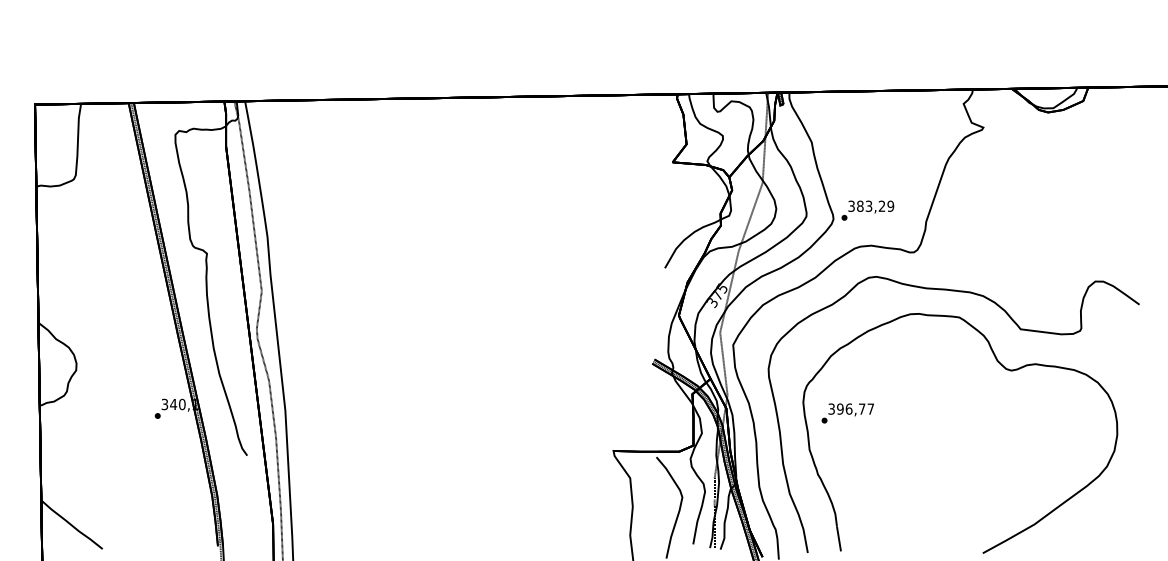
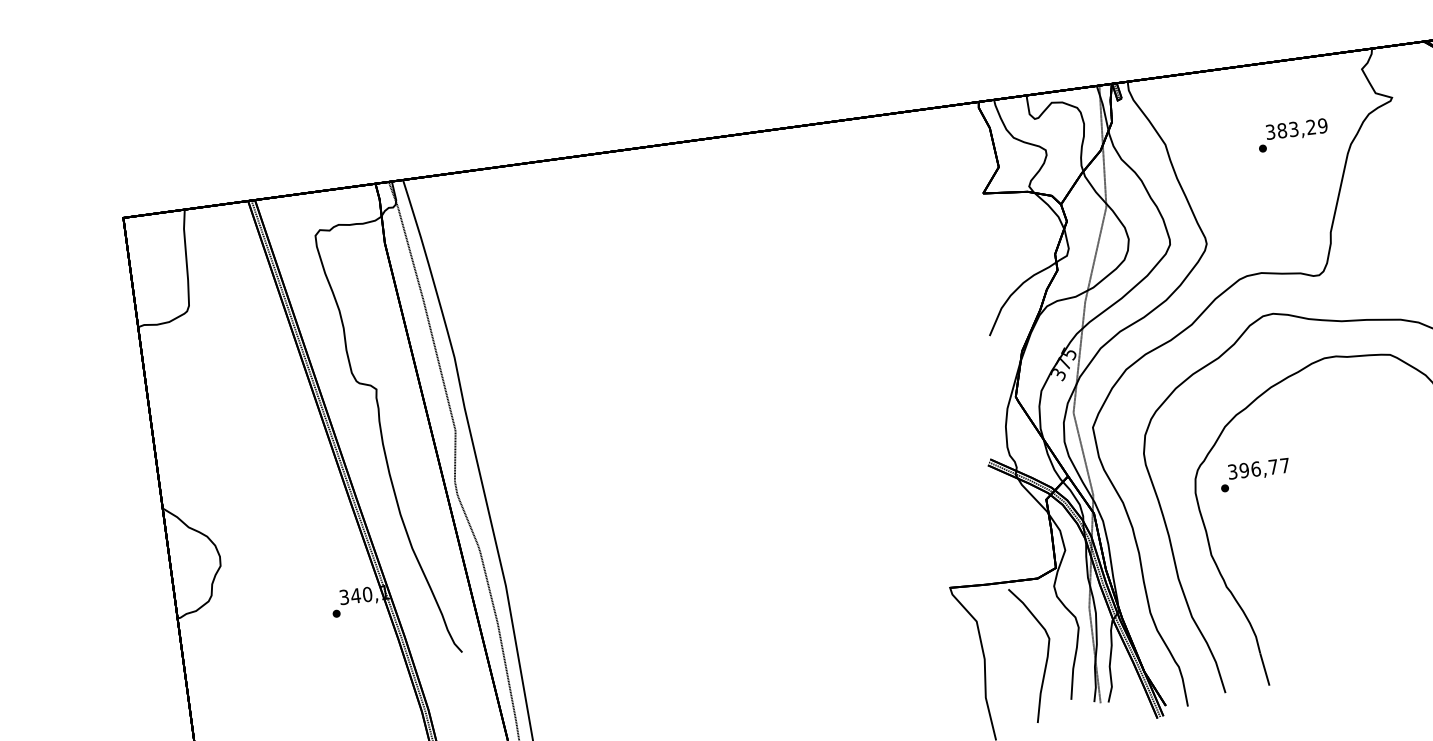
text: (867, 210) -> (1292, 135), moved
text: (847, 413) -> (1254, 475), moved

